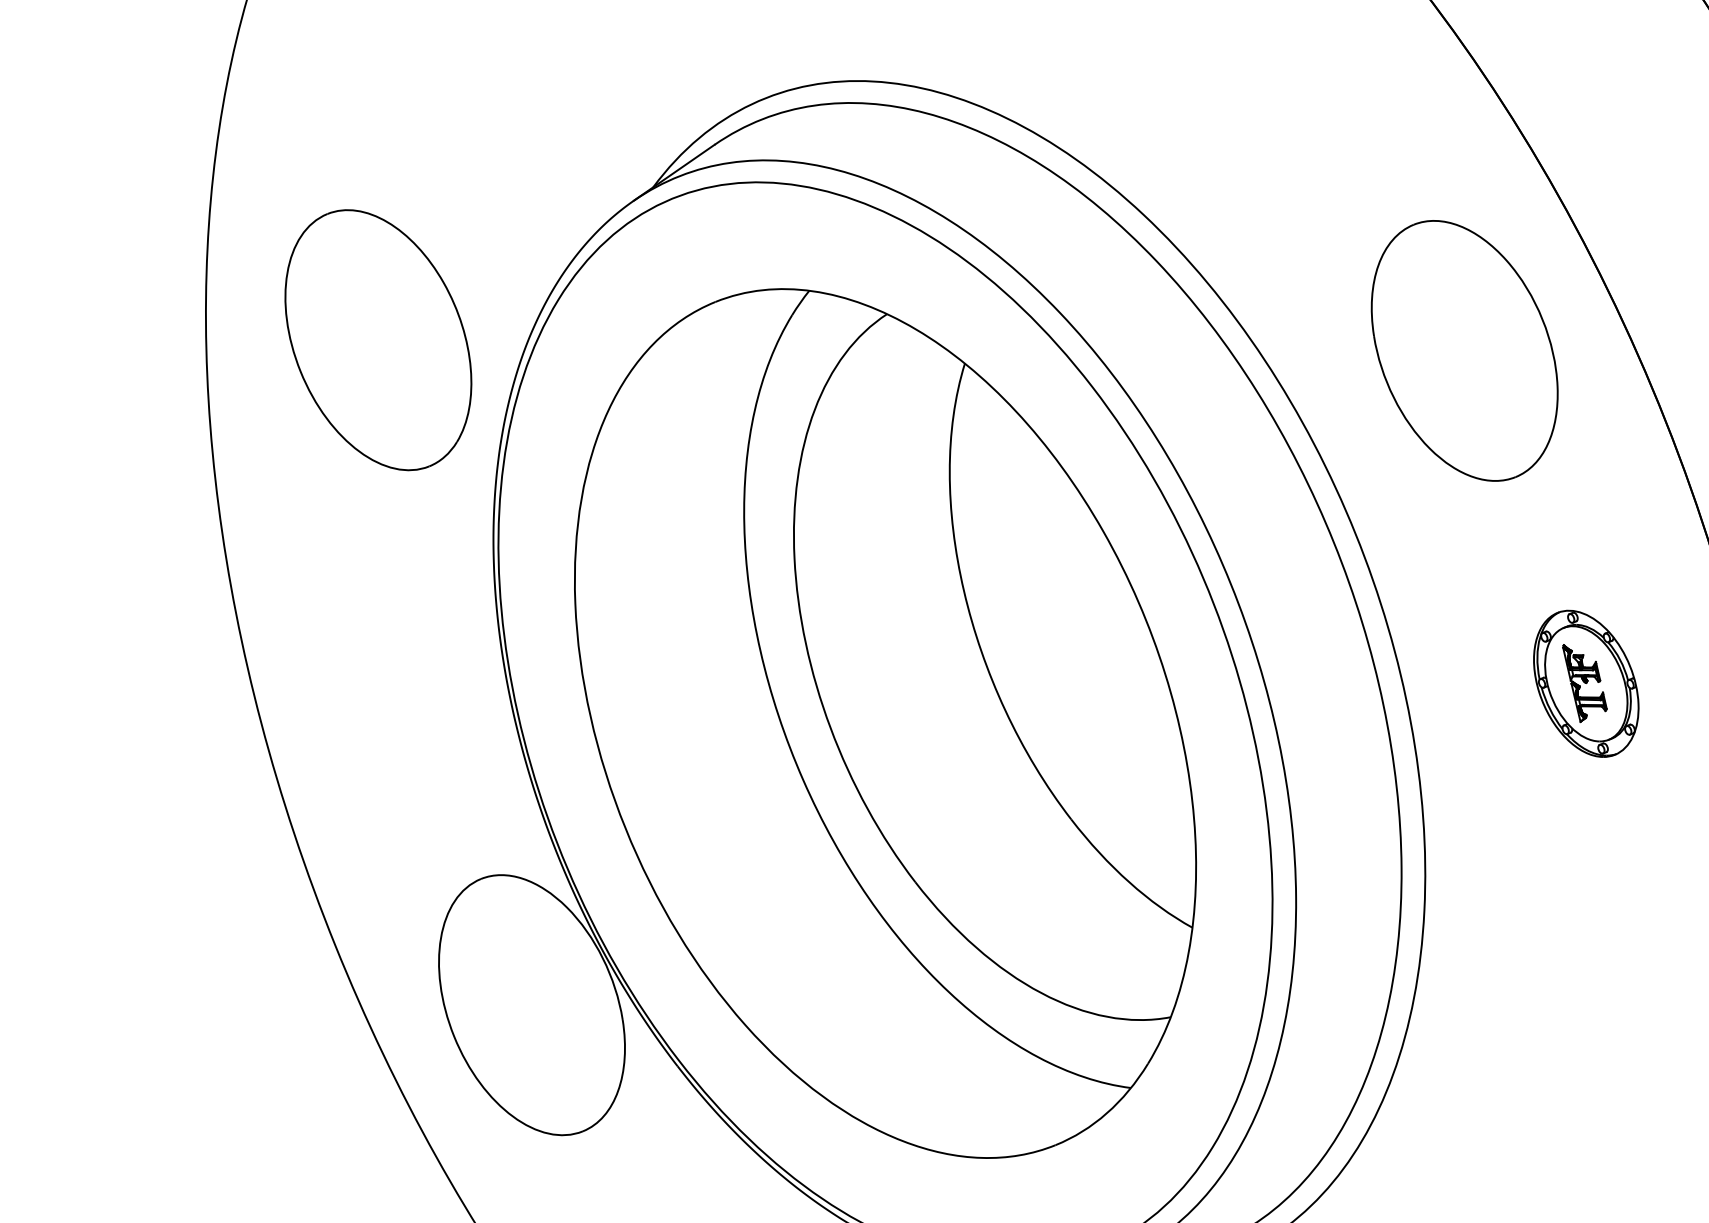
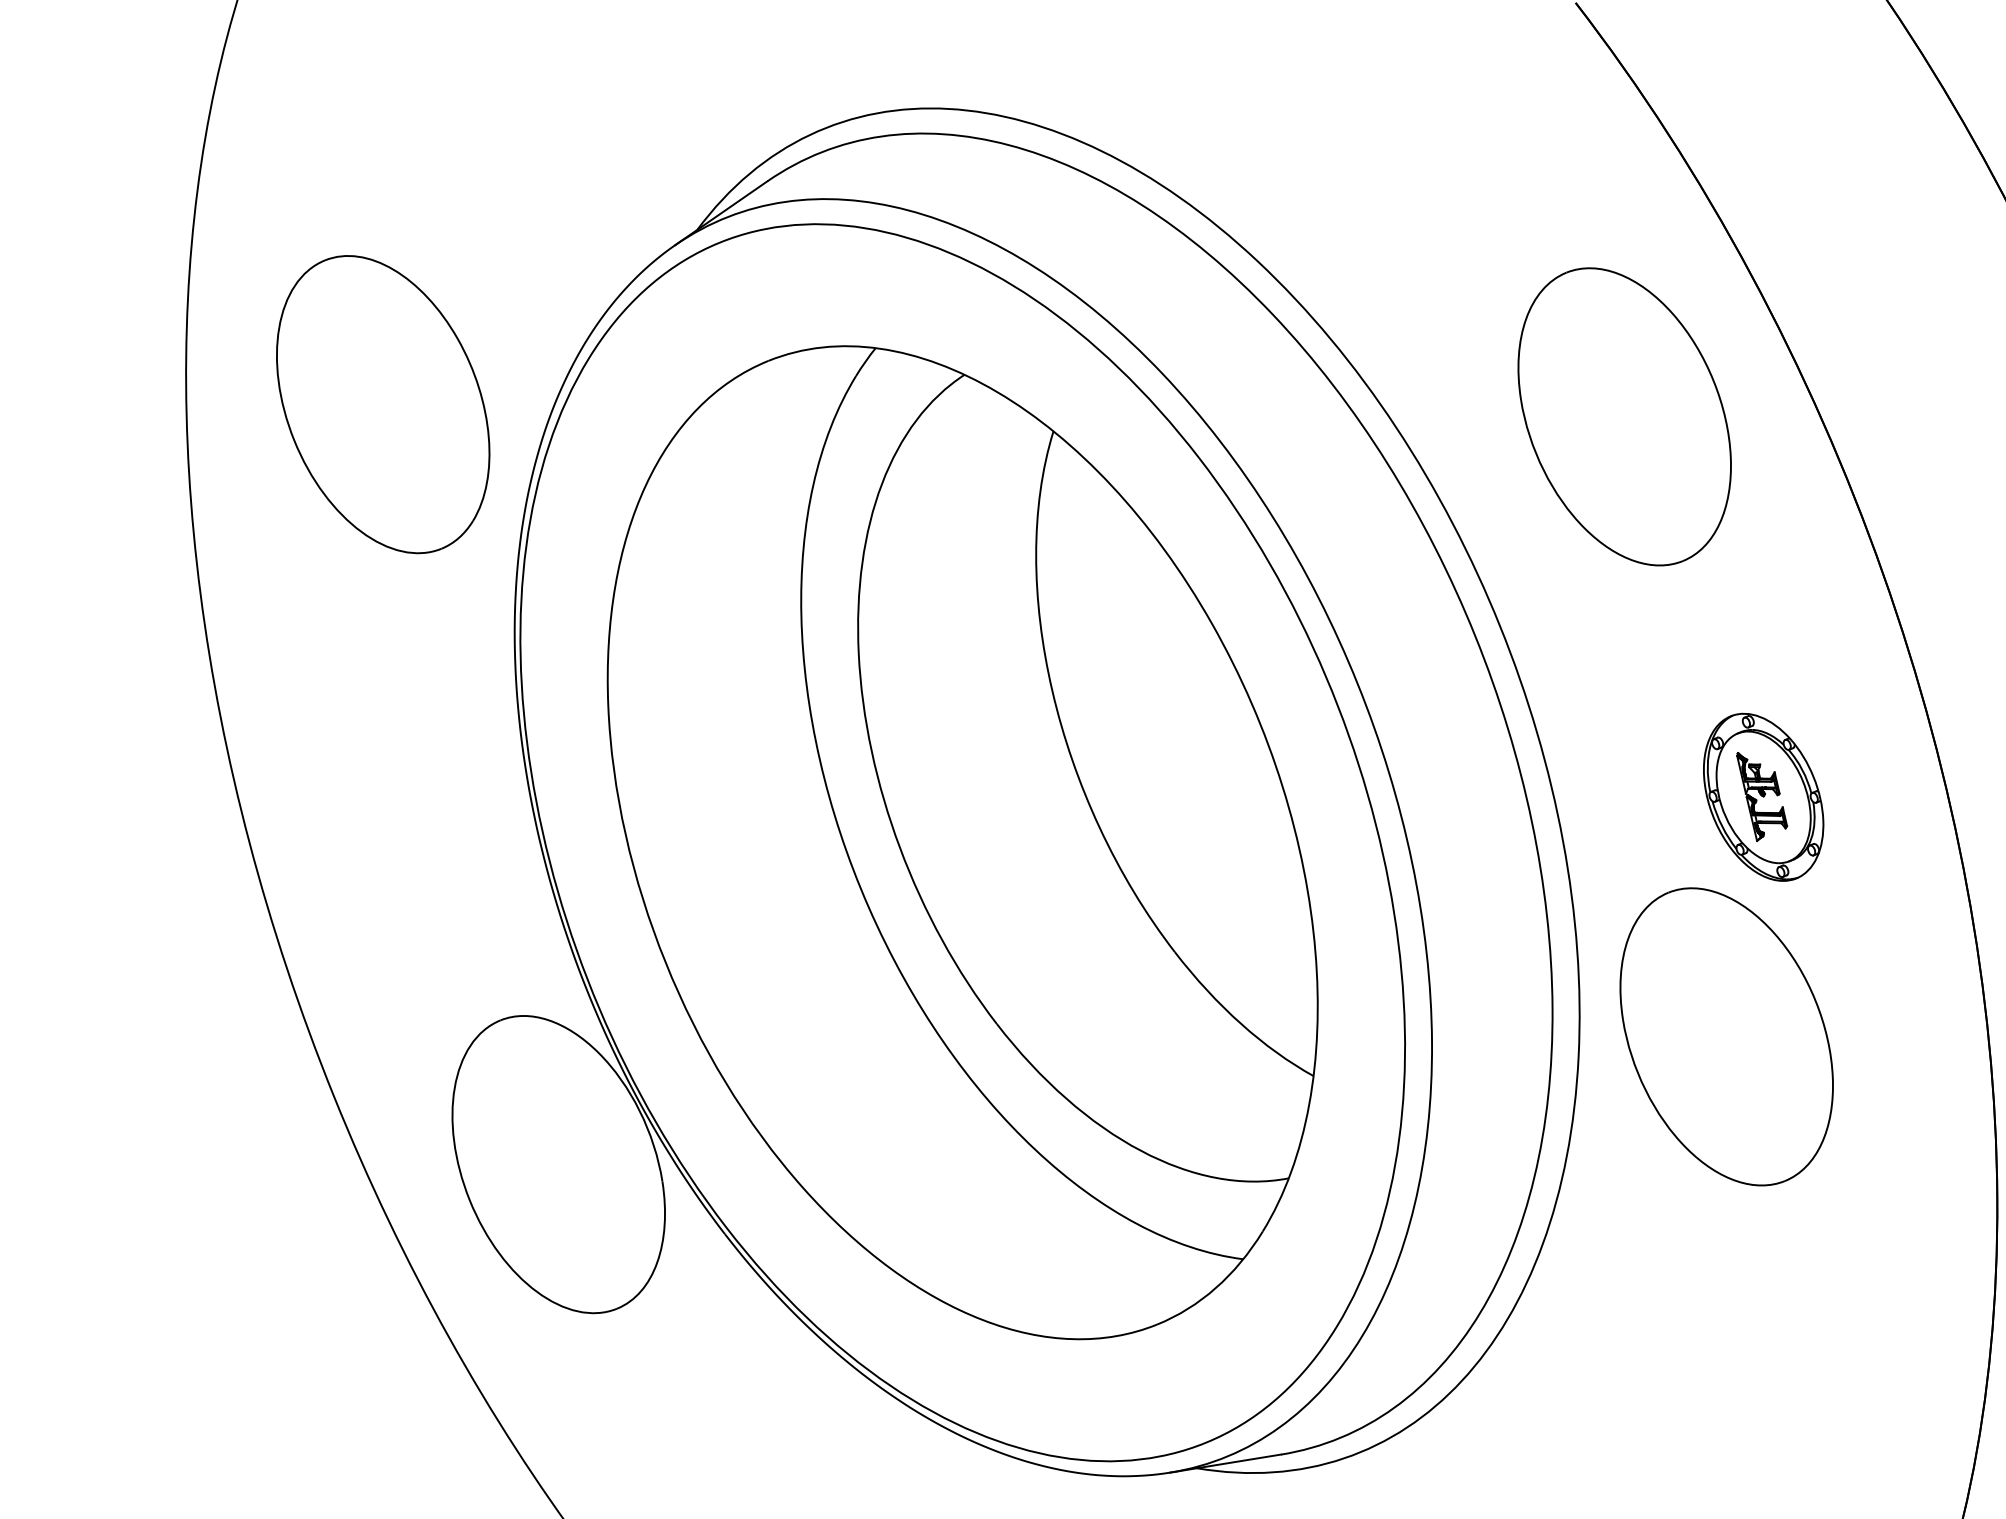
part: (1553, 893) -> (1726, 1036), added

